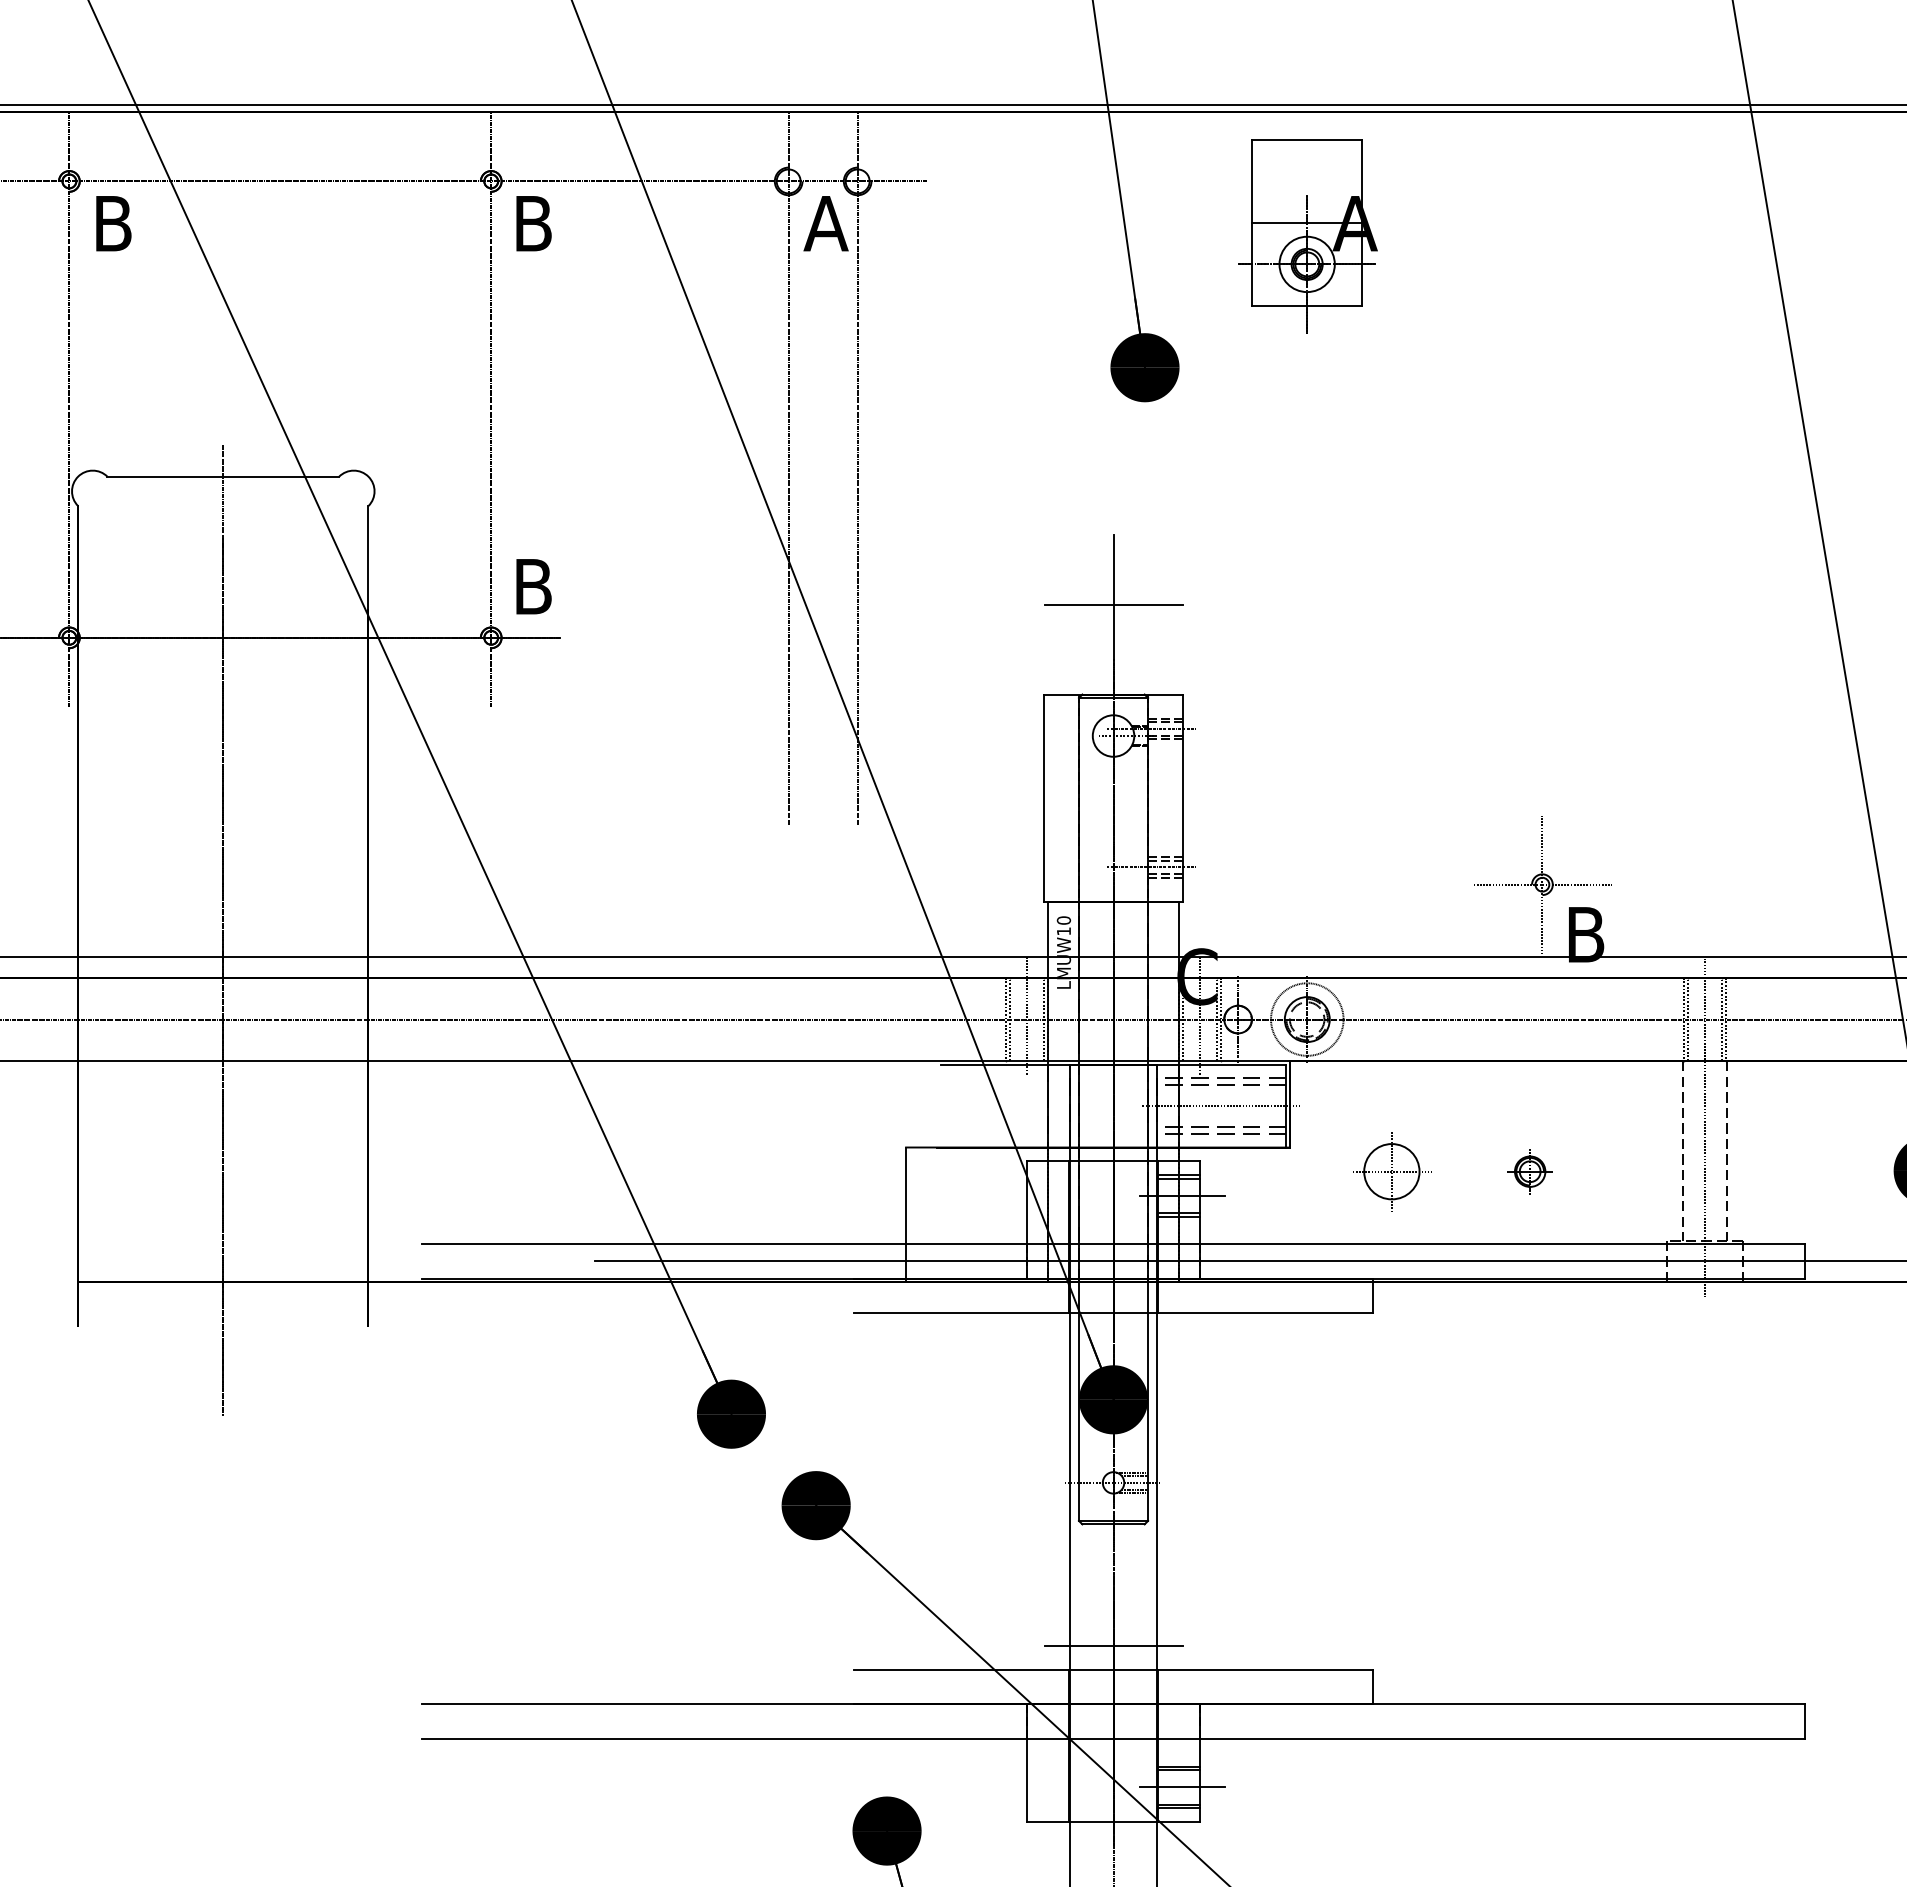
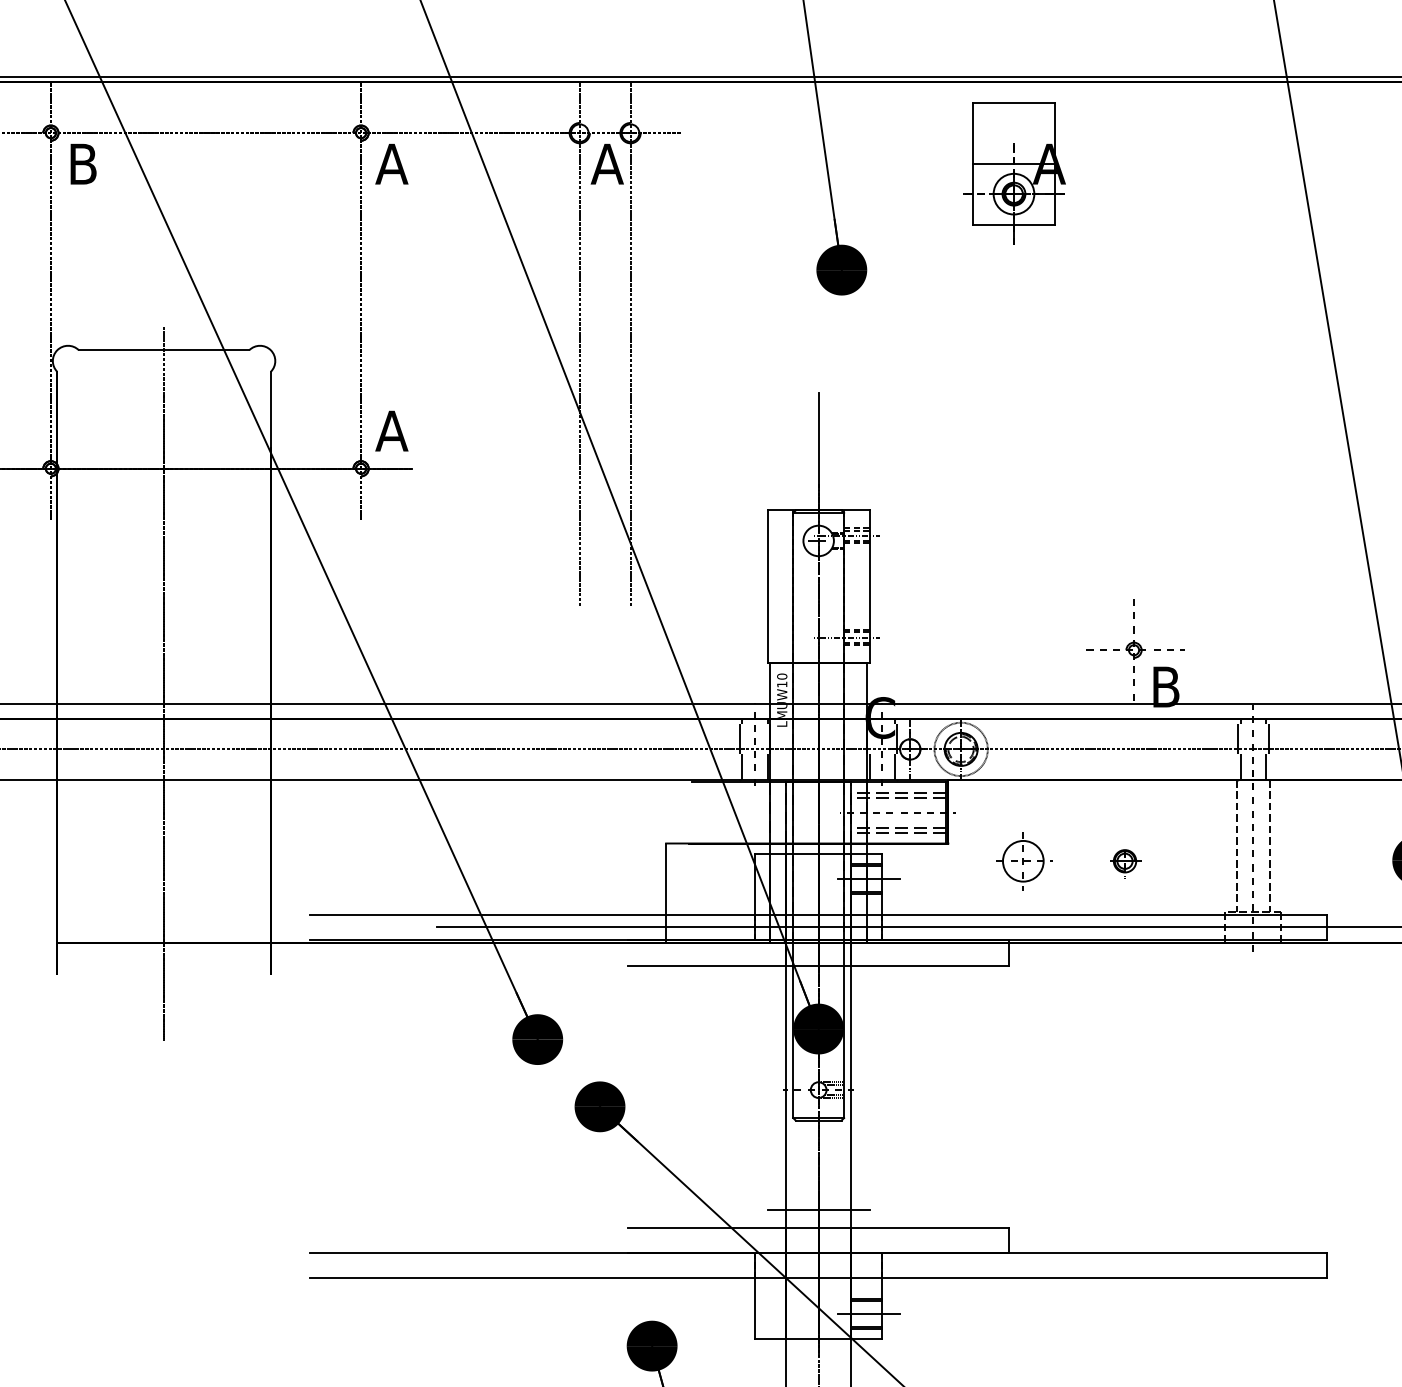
text: (532, 223) -> (391, 164), B -> A
part: (1307, 236) -> (1014, 173), moved
text: (532, 586) -> (391, 430), B -> A
line: (1113, 604) -> (818, 444), removed

